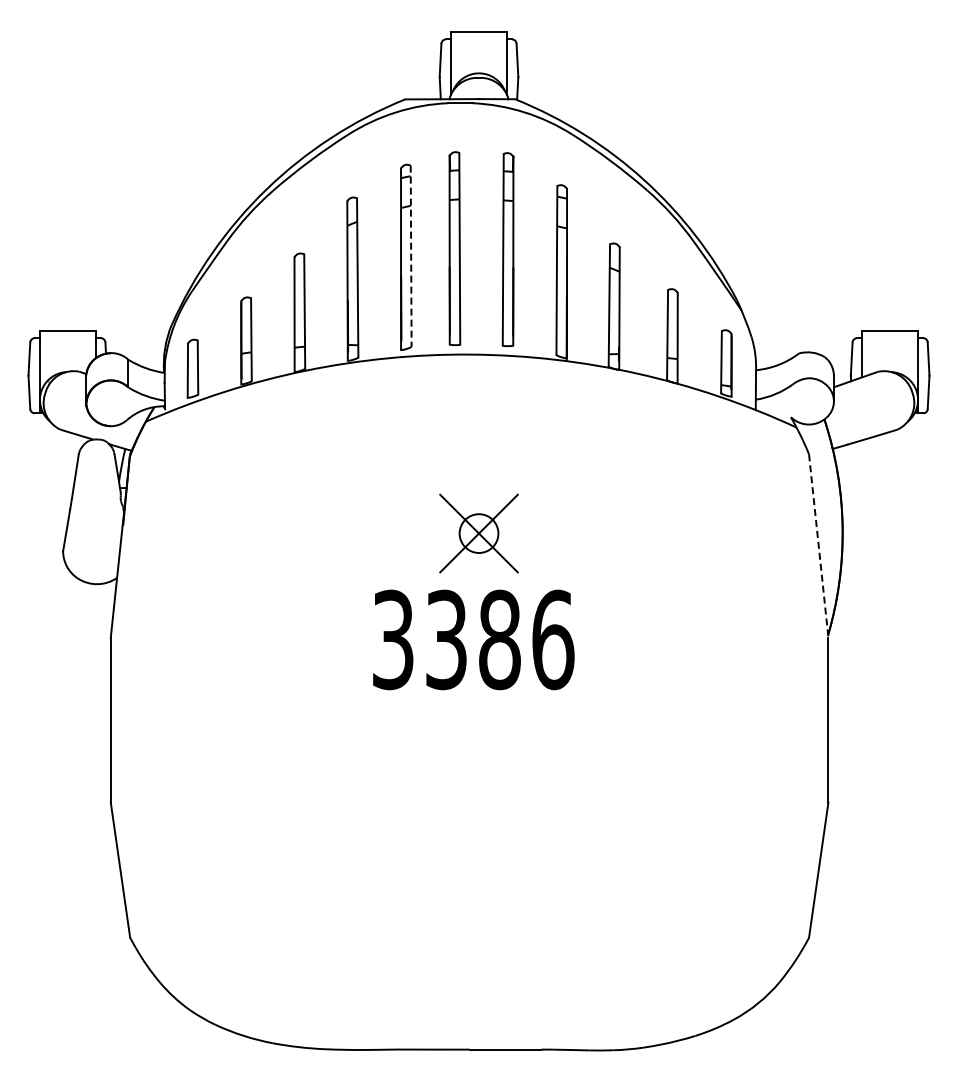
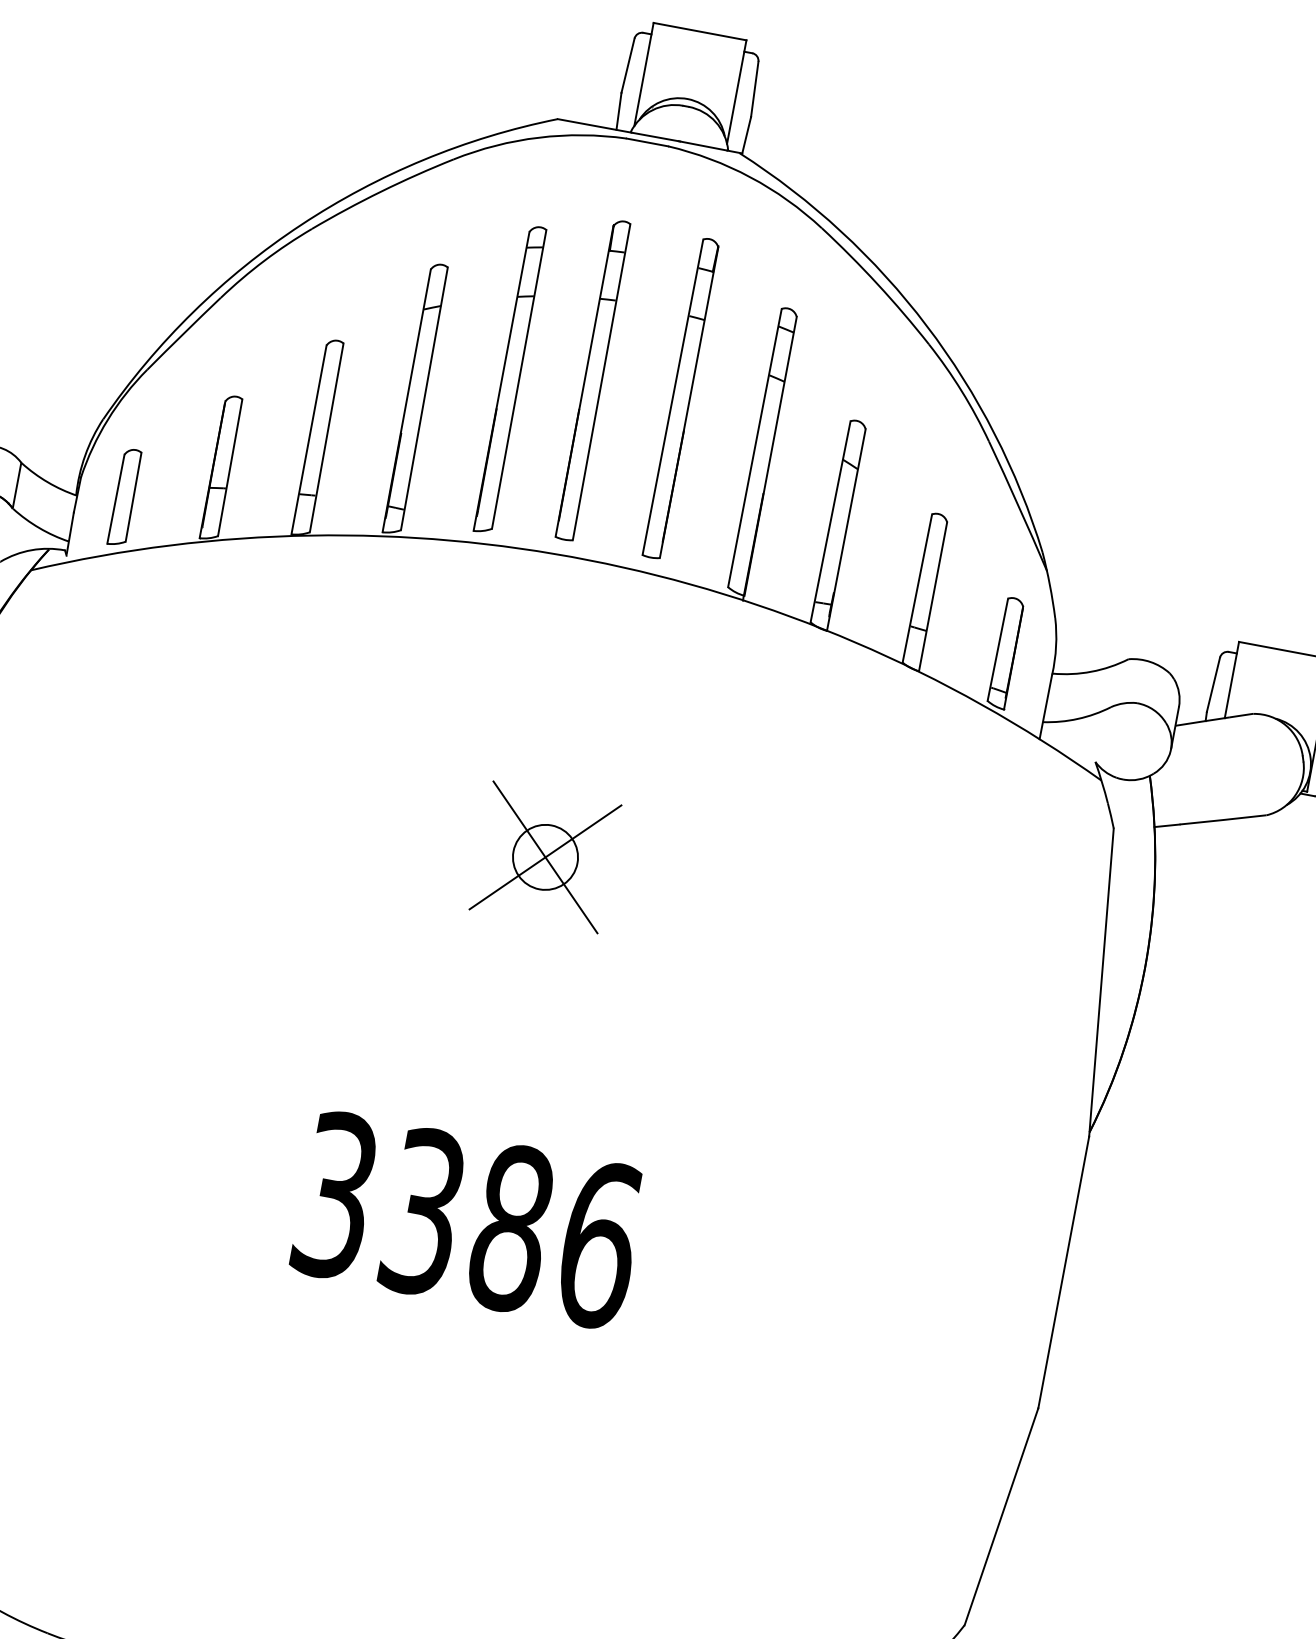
line: (411, 256) -> (519, 379), dashed -> solid
line: (818, 546) -> (1100, 983), dashed -> solid
text: (473, 639) -> (468, 1219), moved

